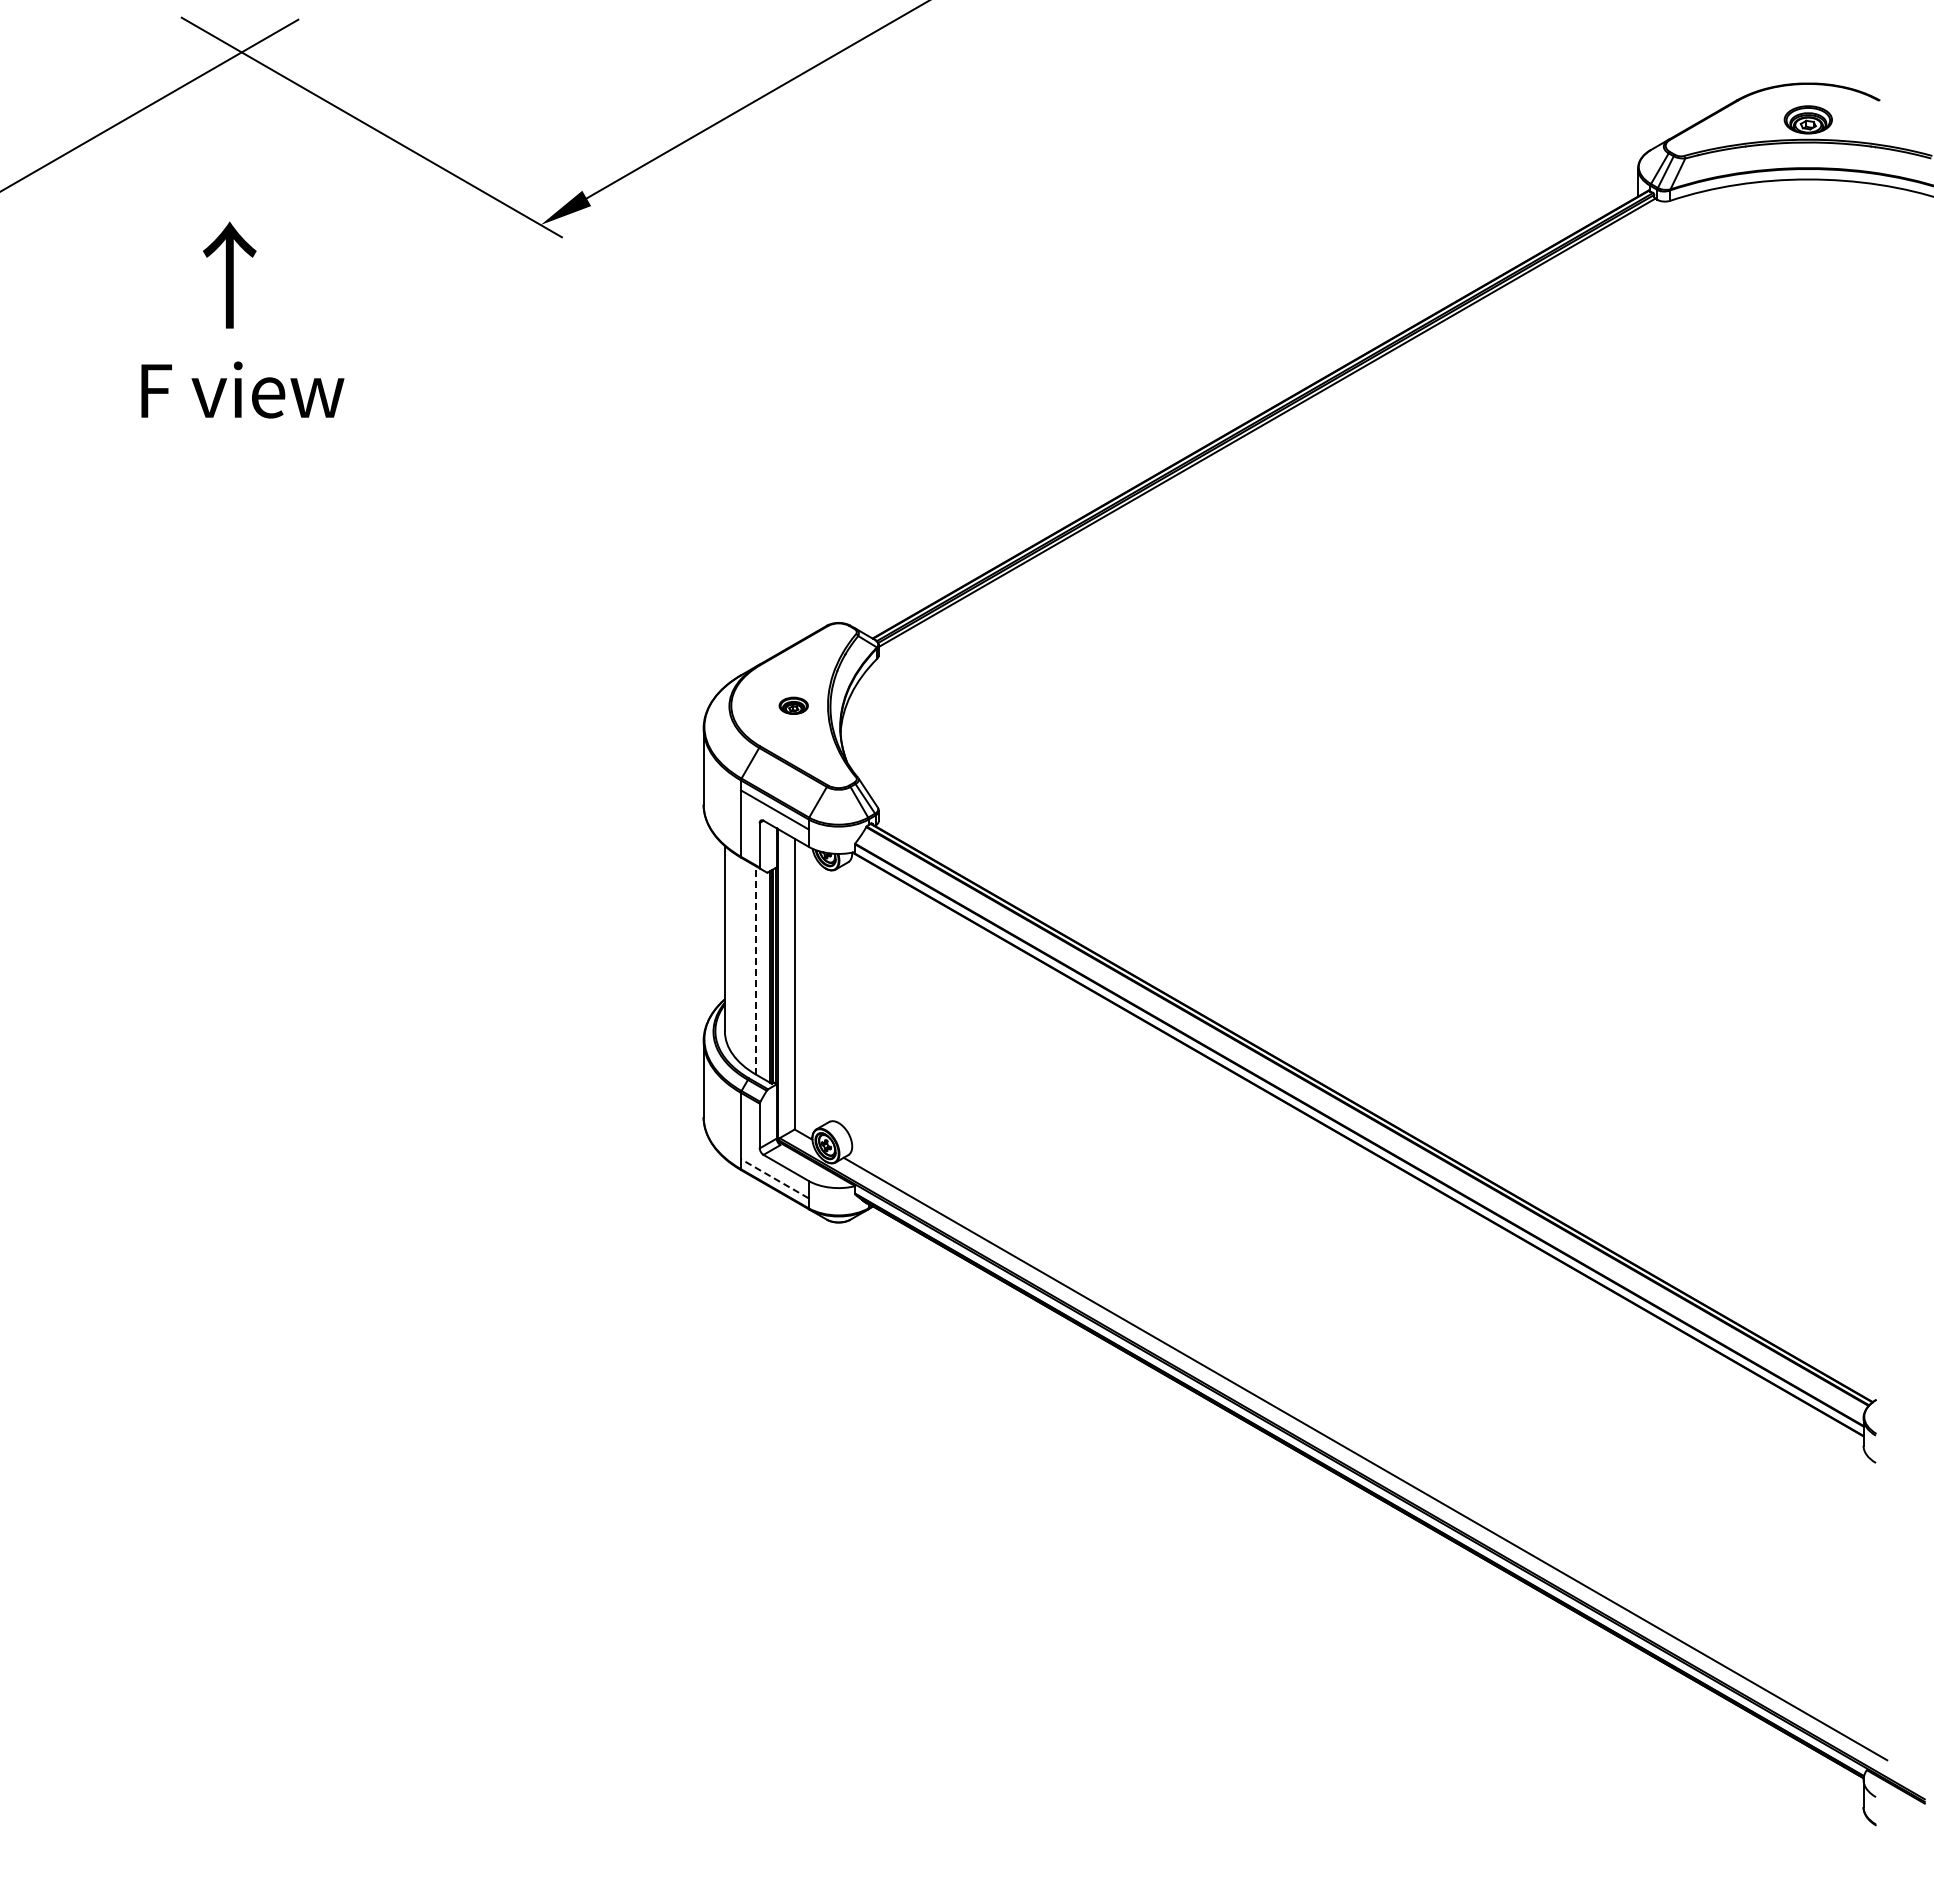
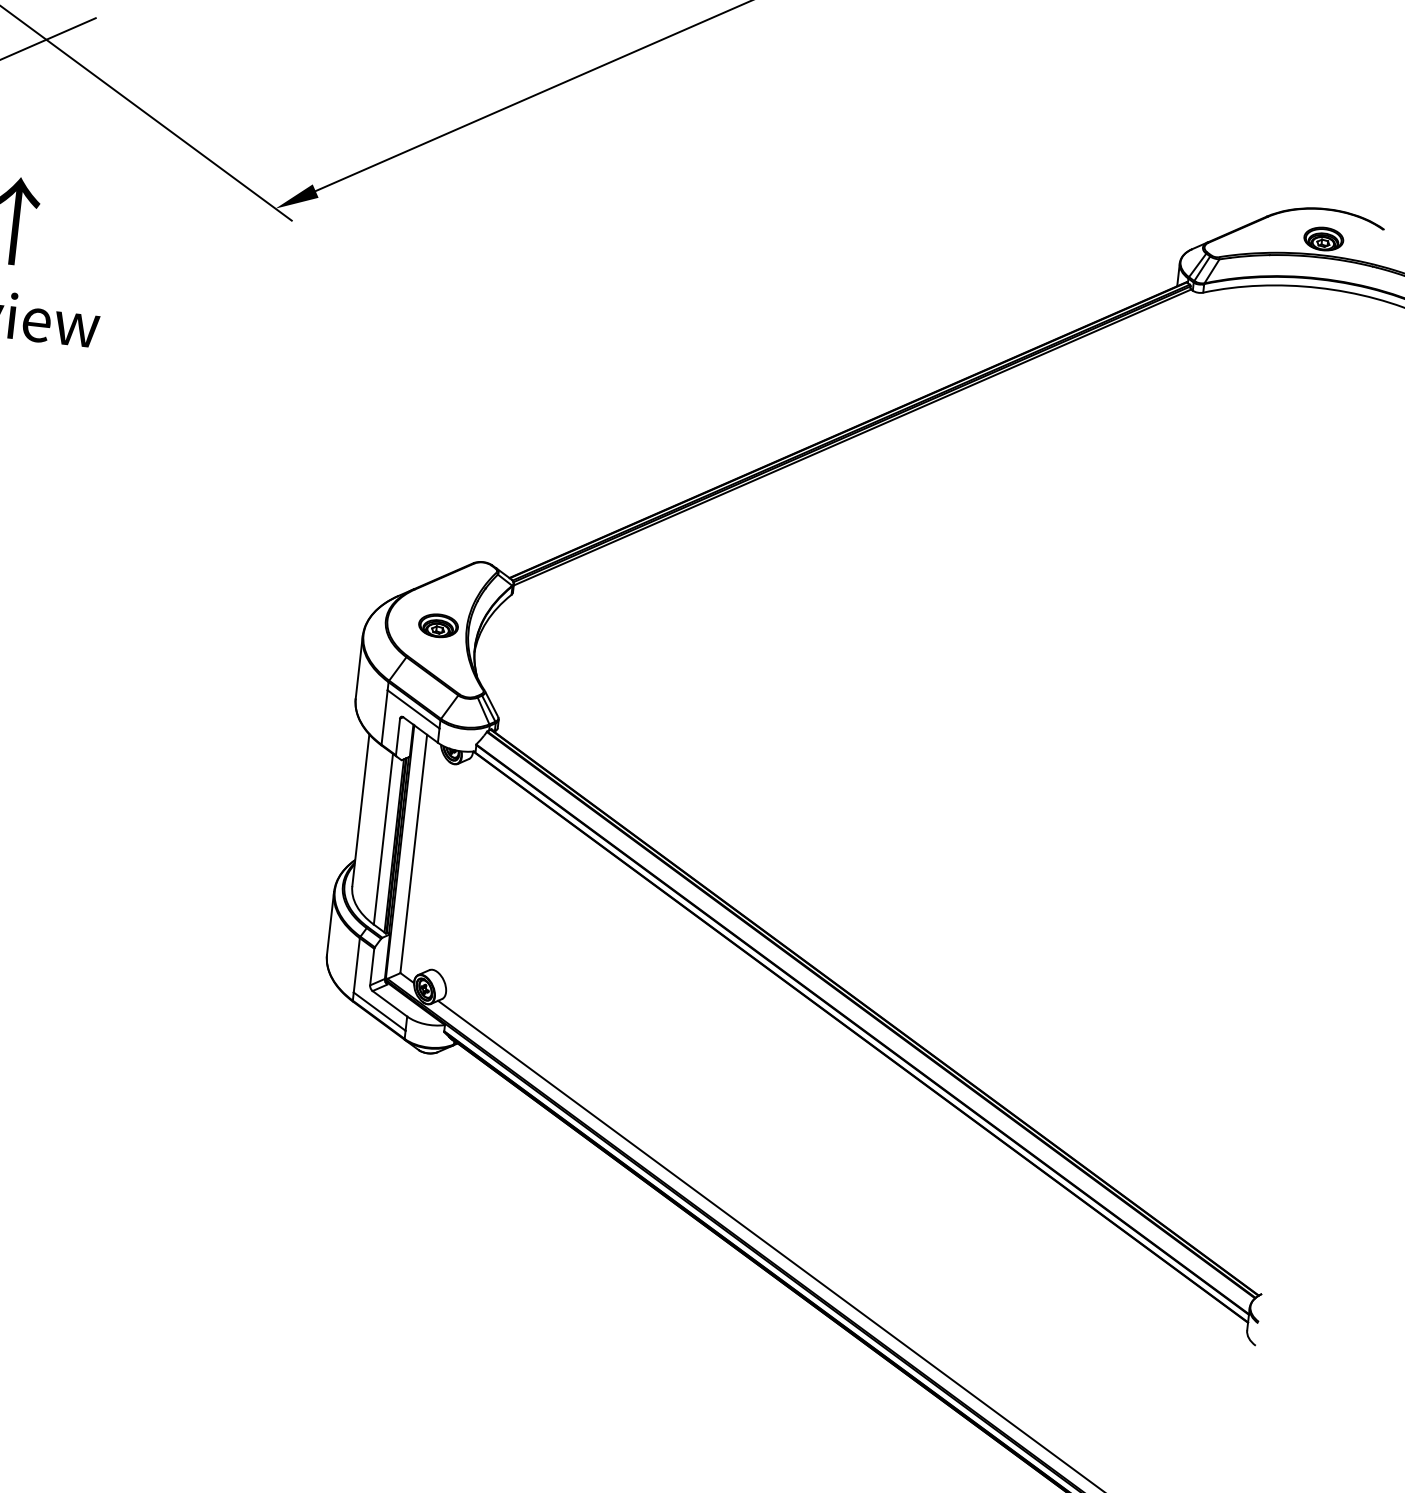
part: (793, 705) -> (438, 625), size x1.67
line: (756, 969) -> (383, 838), dashed -> solid
line: (774, 1178) -> (379, 1011), dashed -> solid

